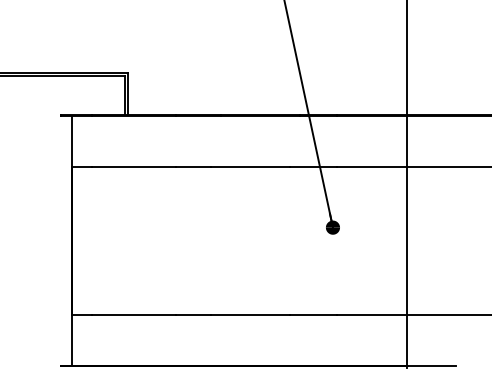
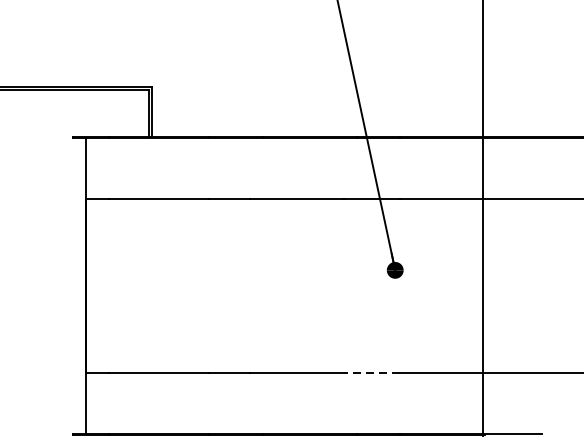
line: (313, 314) -> (372, 373), solid -> dashed

